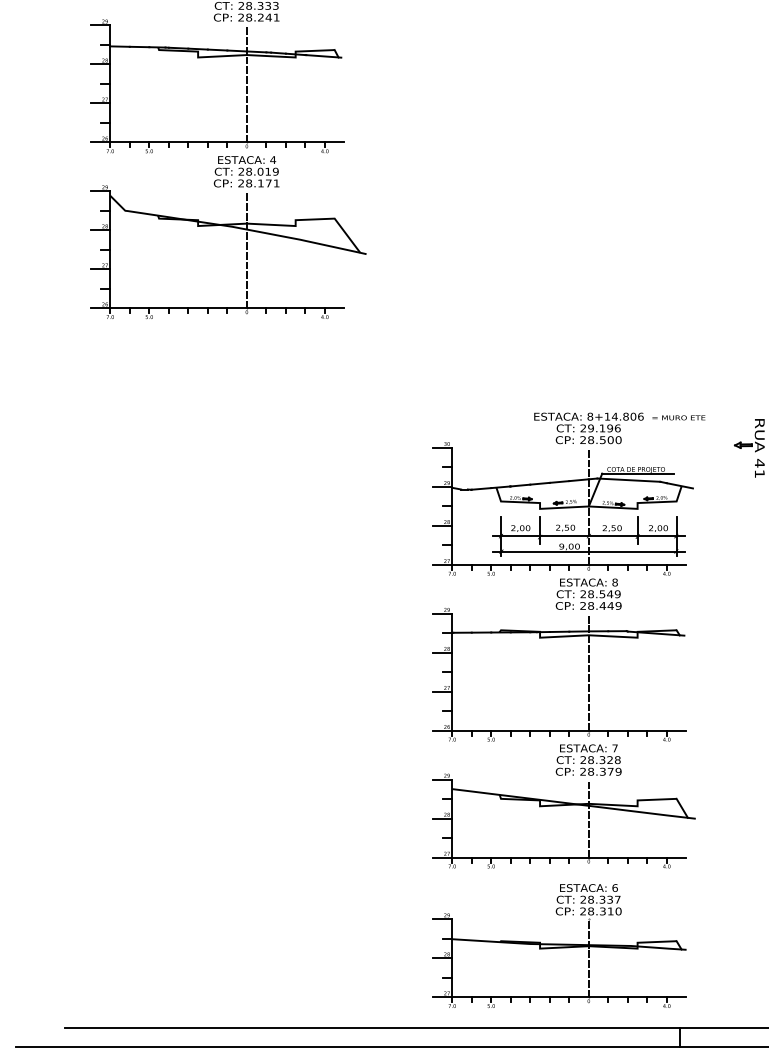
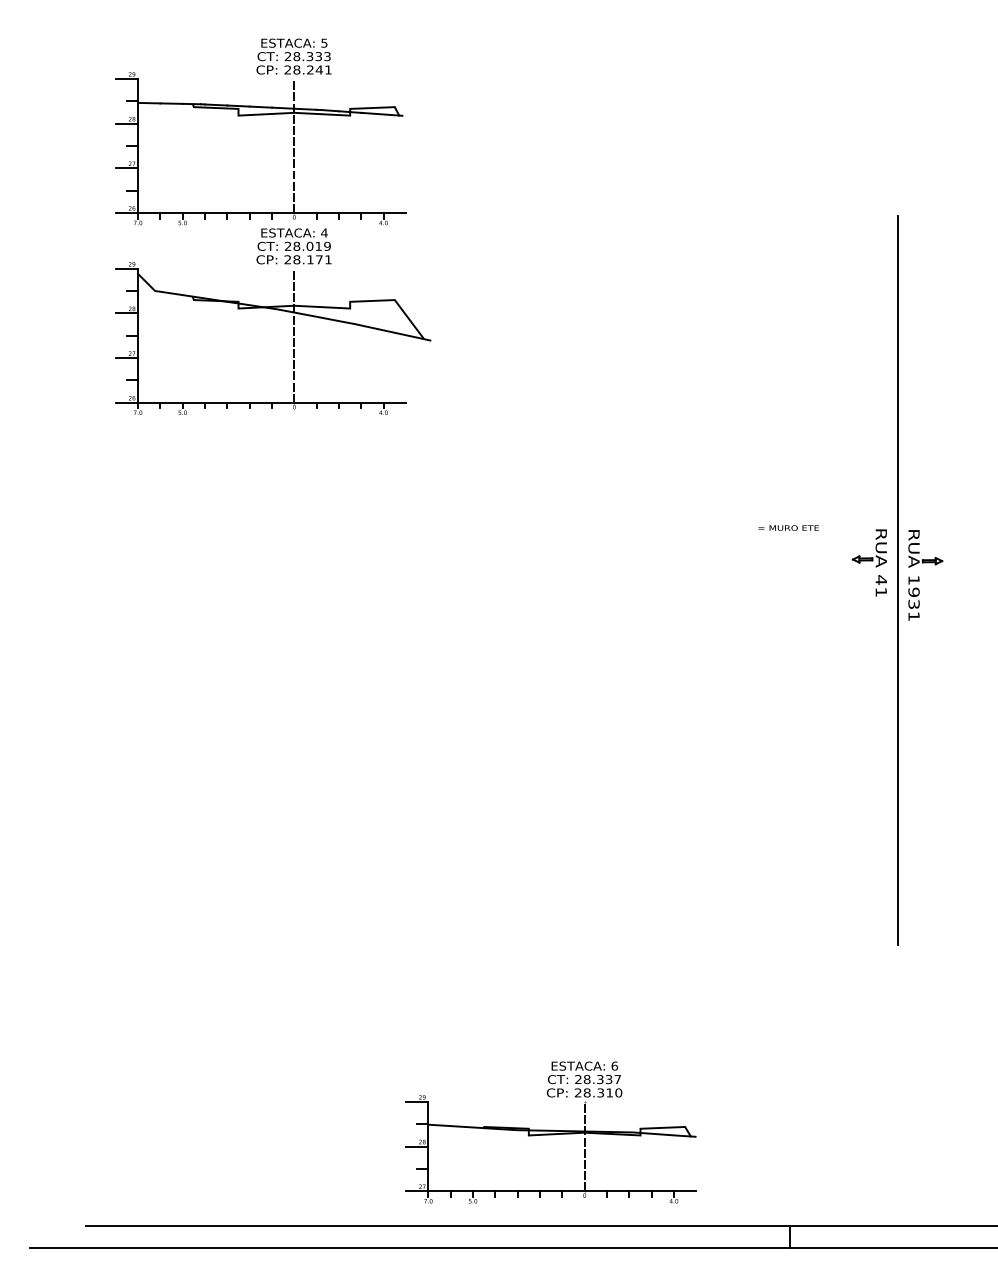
part: (564, 640) -> (657, 782), removed
part: (558, 946) -> (550, 1132), moved

